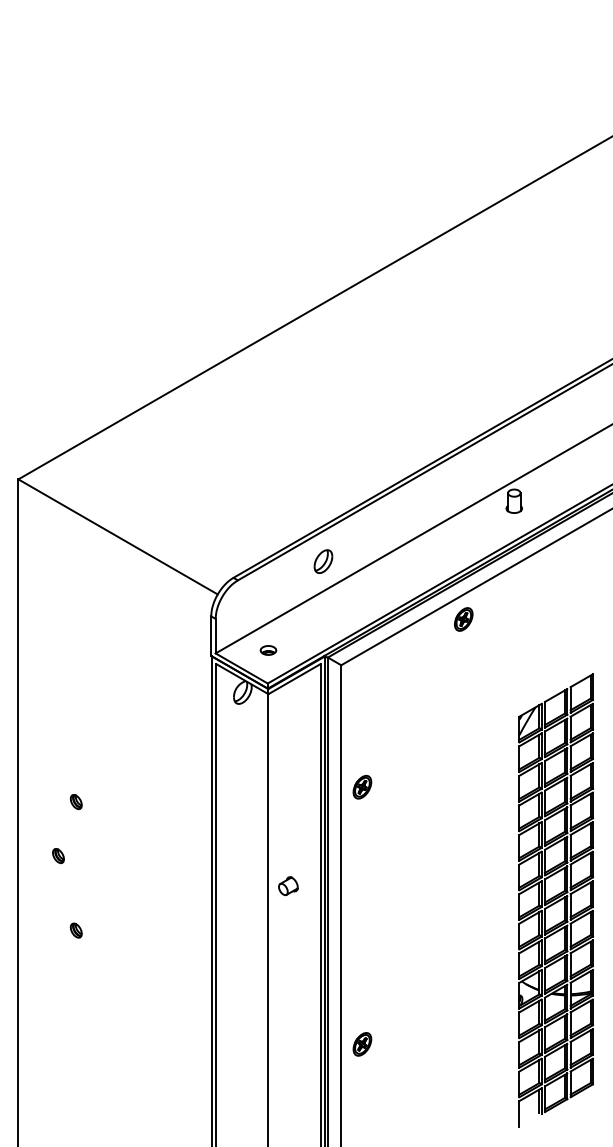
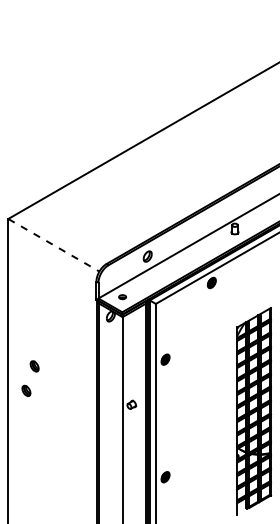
line: (117, 537) -> (53, 245), solid -> dashed
part: (75, 802) -> (34, 366), size x1.6
part: (58, 856) -> (26, 391), size x1.6
part: (75, 931) -> (34, 425), removed

